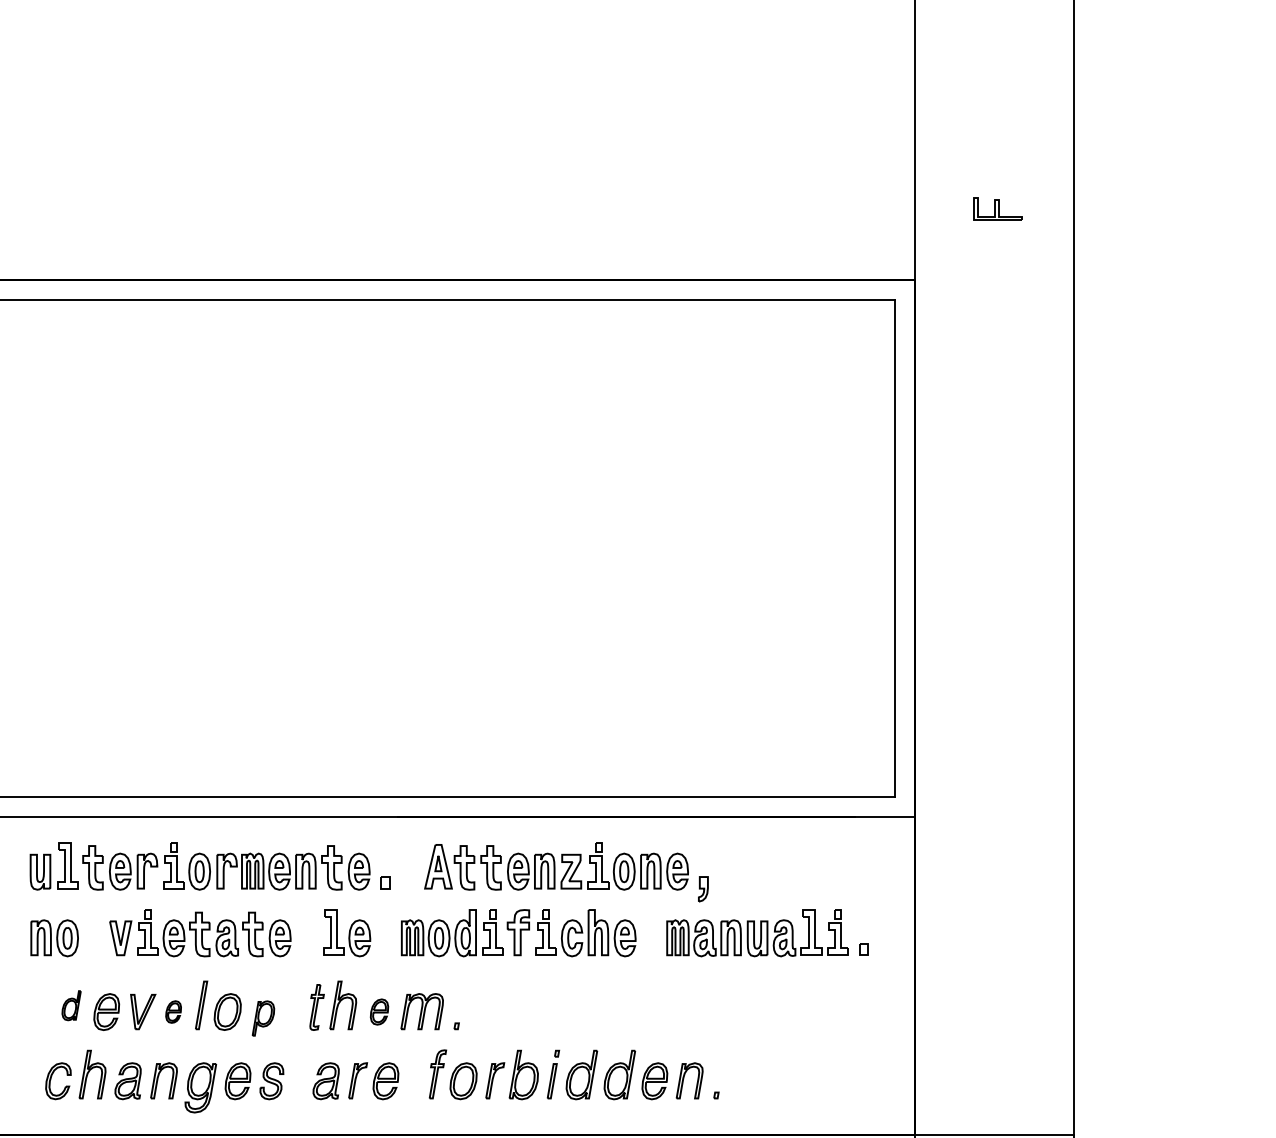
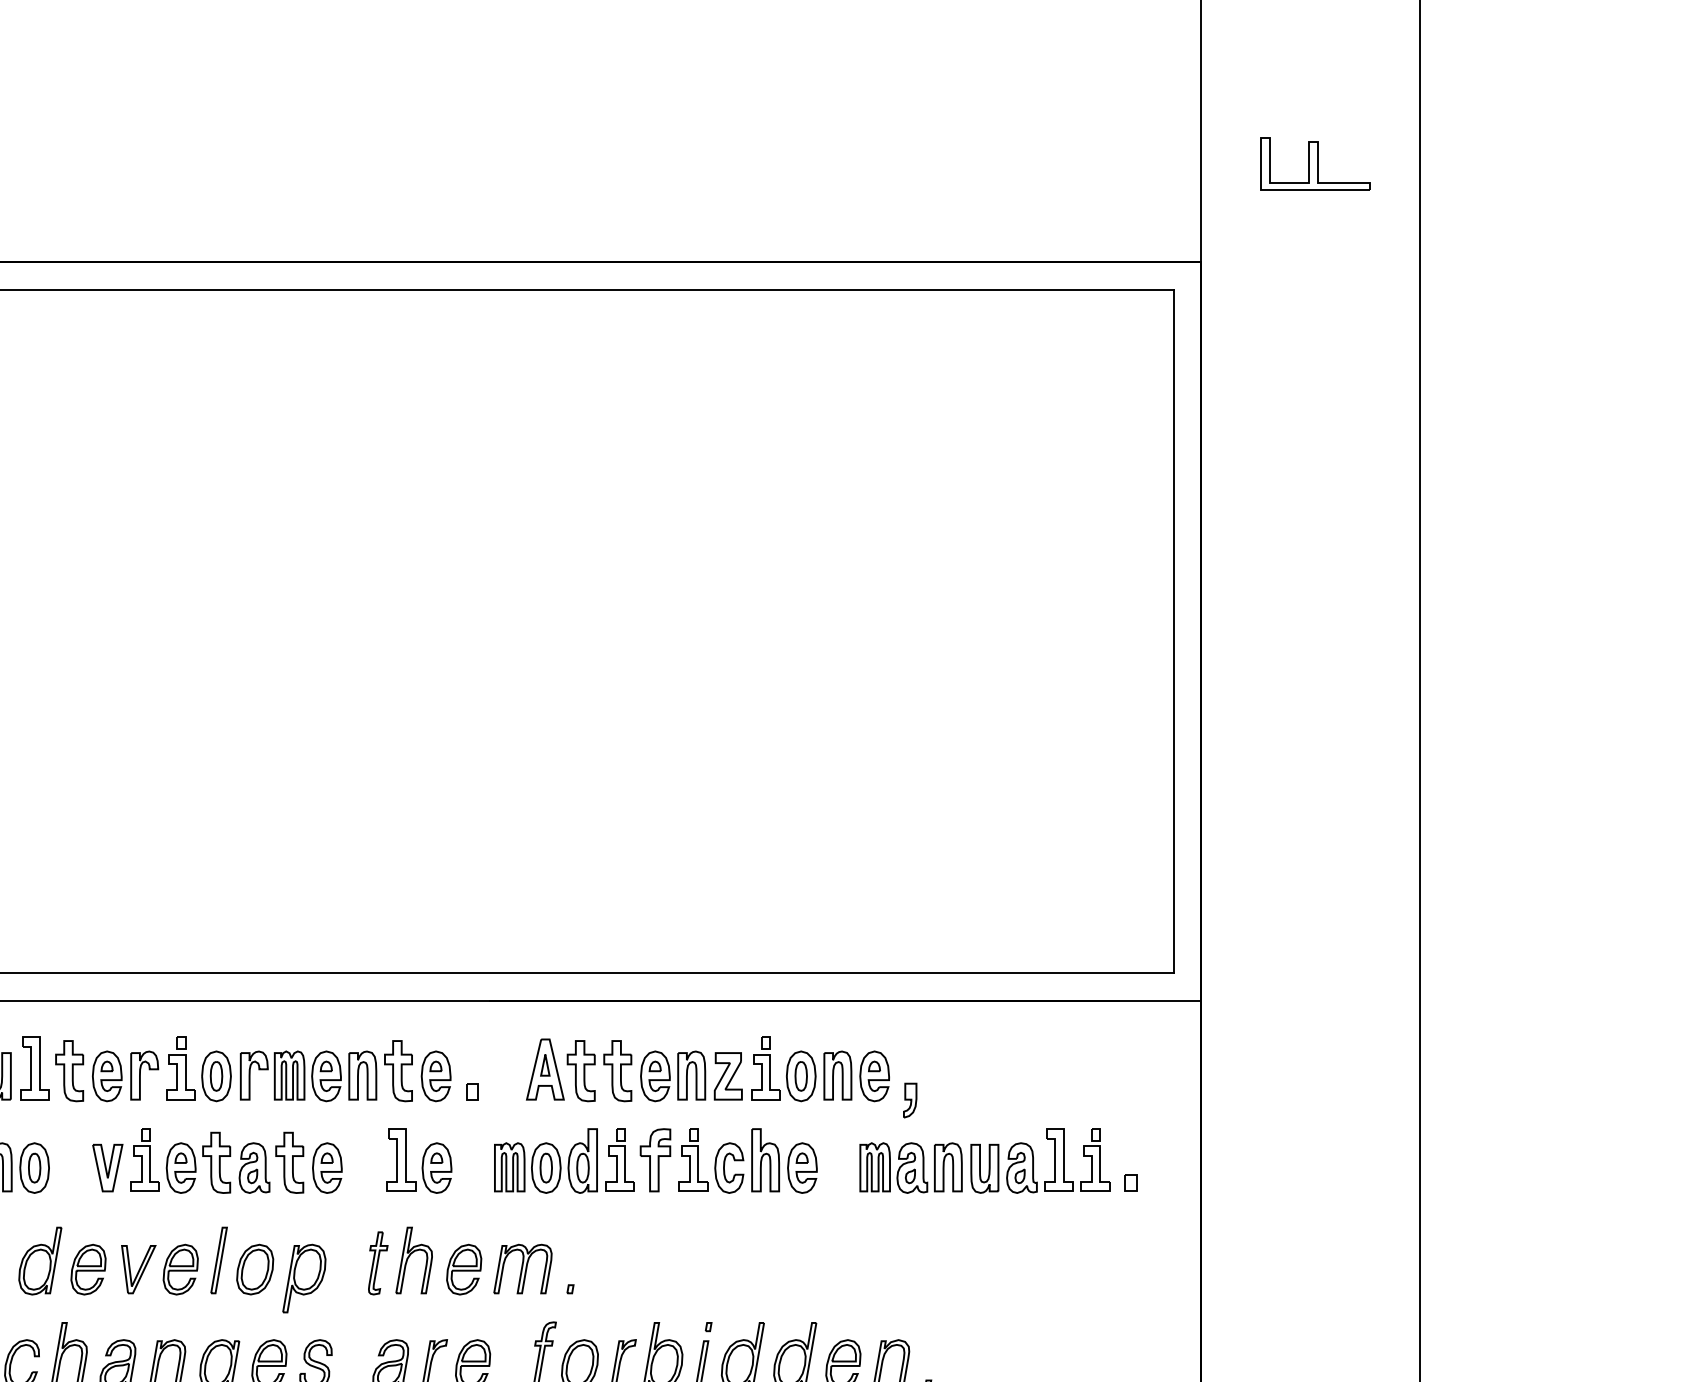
part: (997, 208) -> (1315, 163), size x1.67
part: (71, 1005) -> (40, 1260), size x1.67
part: (173, 1011) -> (180, 1268), size x1.67
part: (379, 1011) -> (464, 1268), size x1.43
part: (263, 1018) -> (304, 1278), size x1.43

